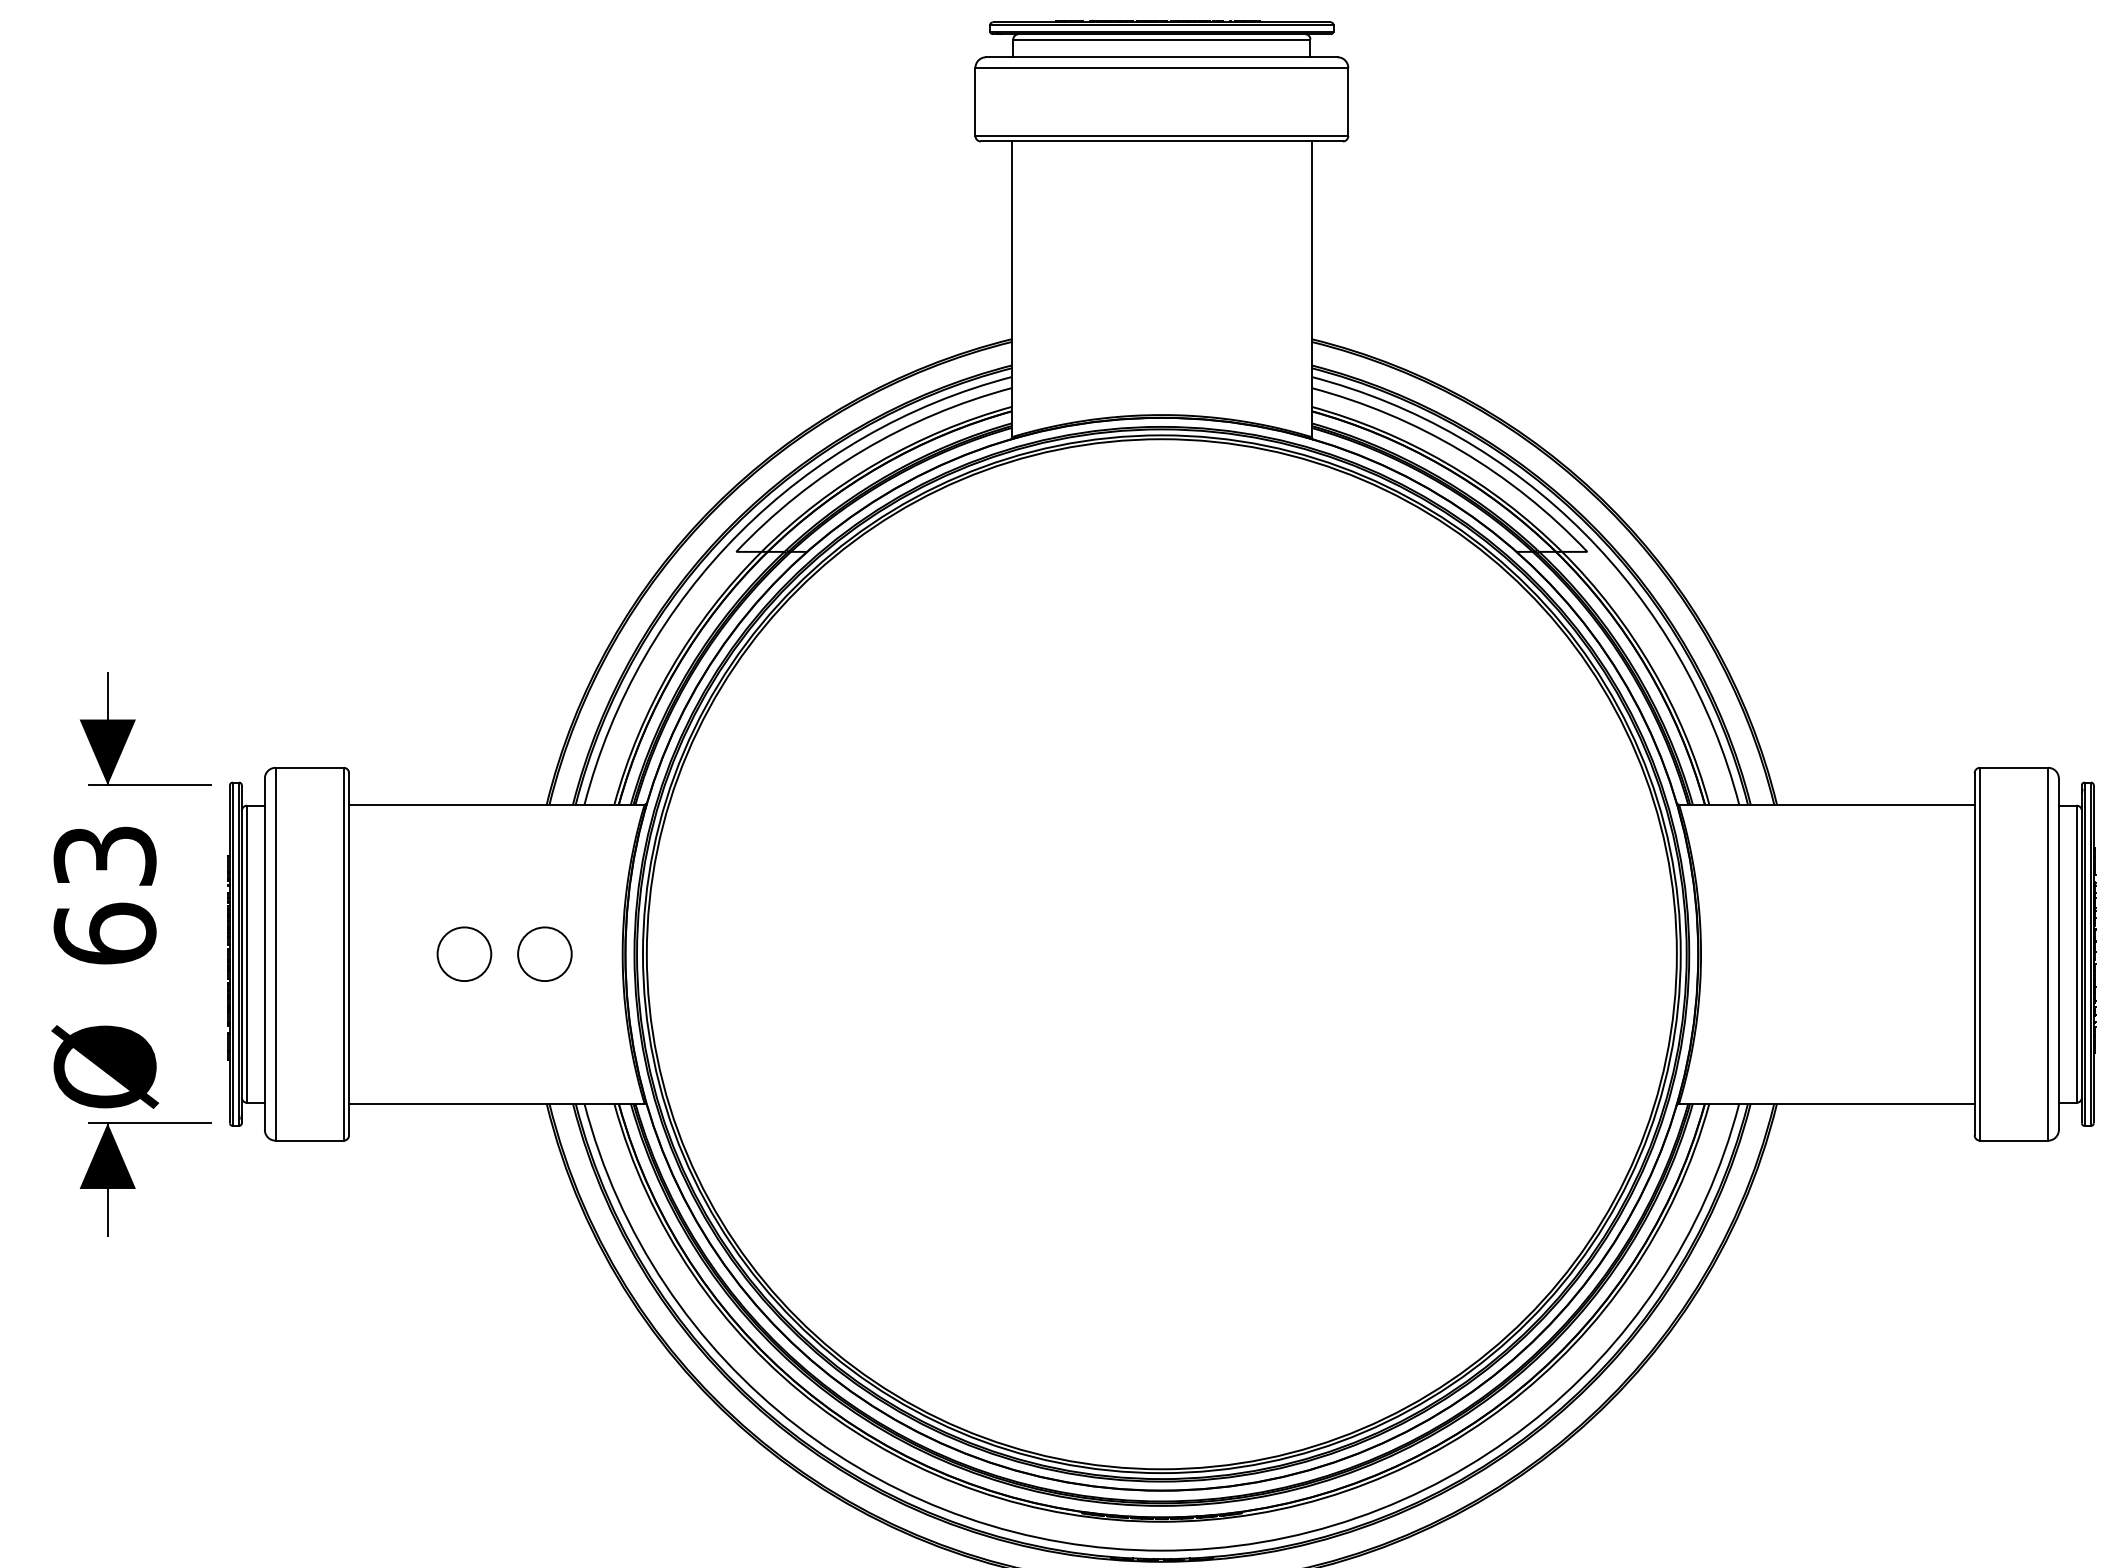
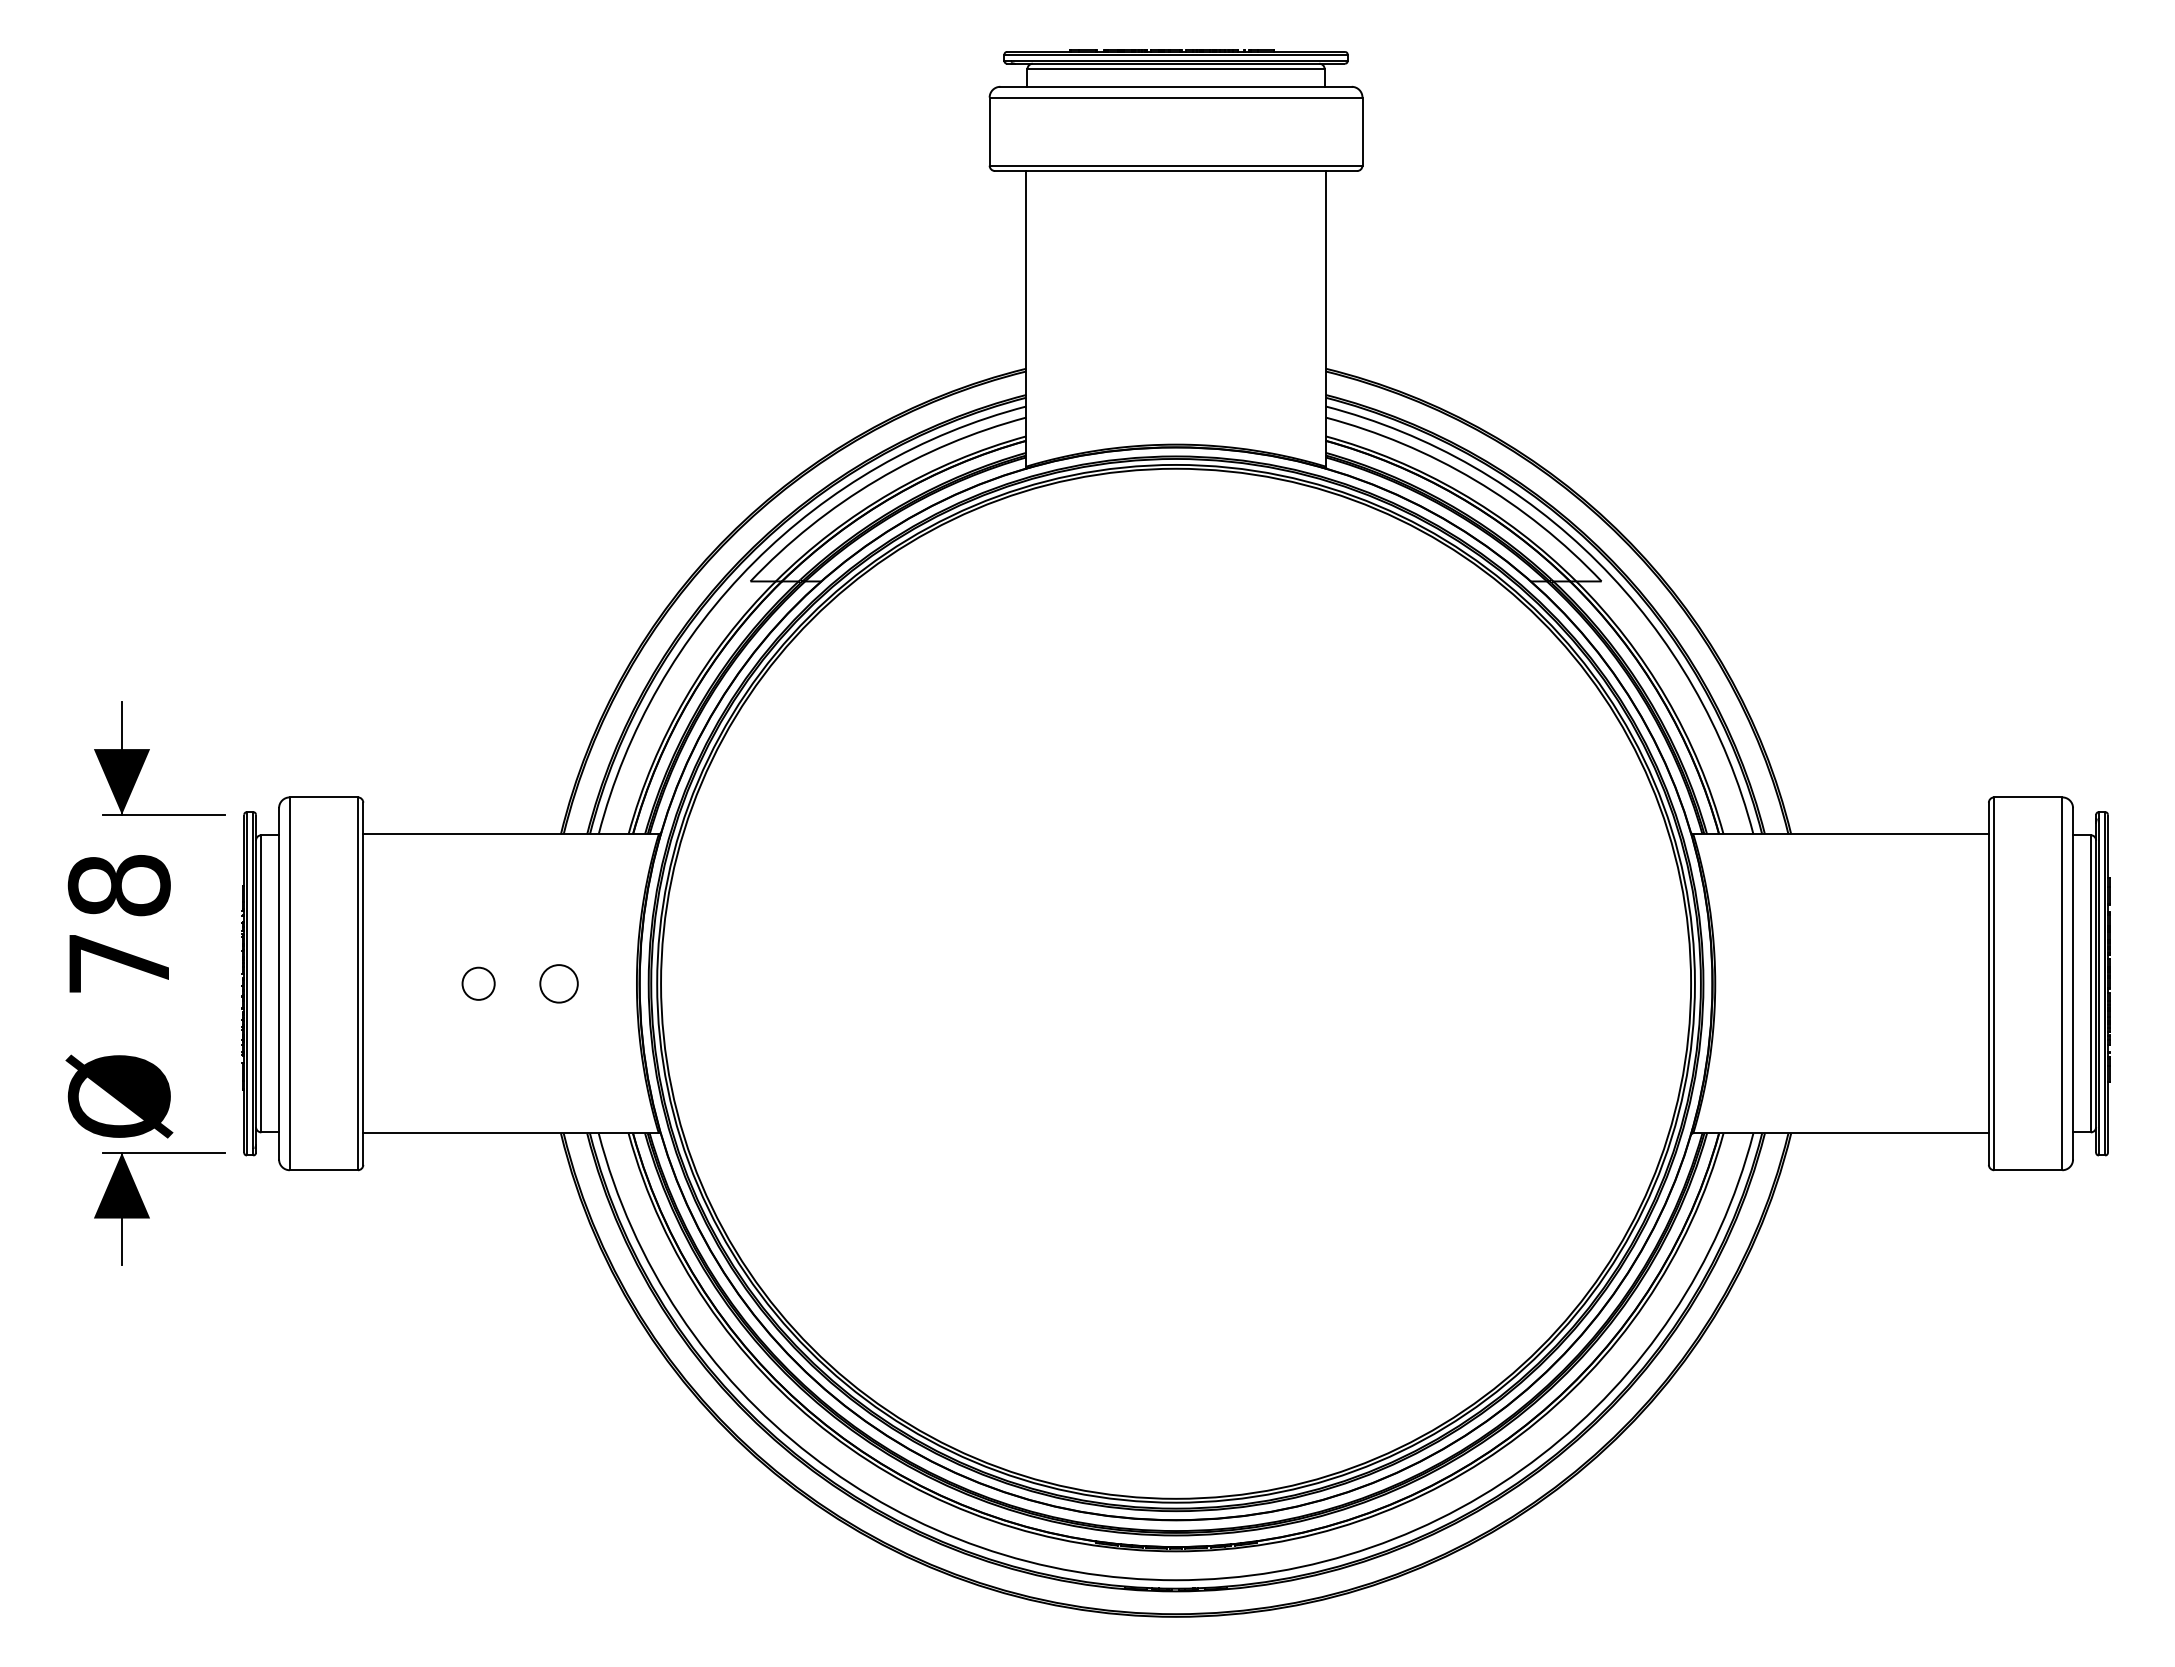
text: (104, 894) -> (118, 924), 63 -> 78
circle: (464, 953) -> (478, 983), size x0.6
circle: (544, 953) -> (558, 983), size x0.7

